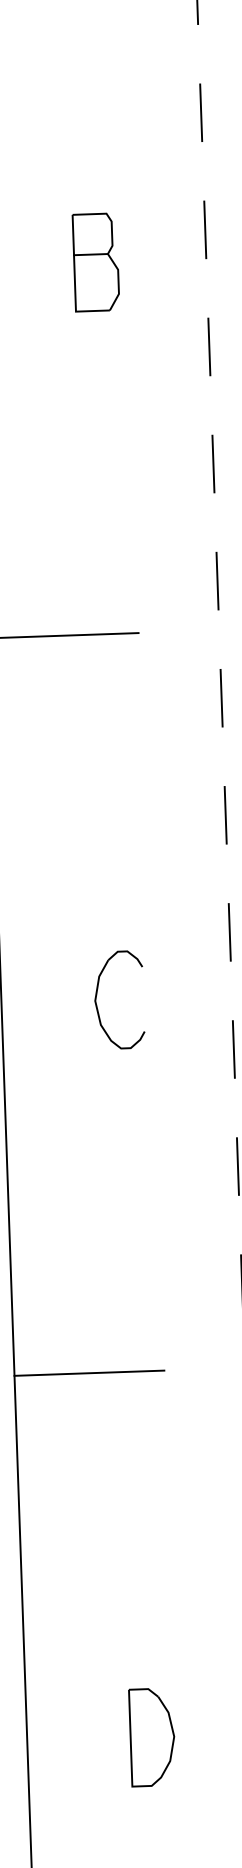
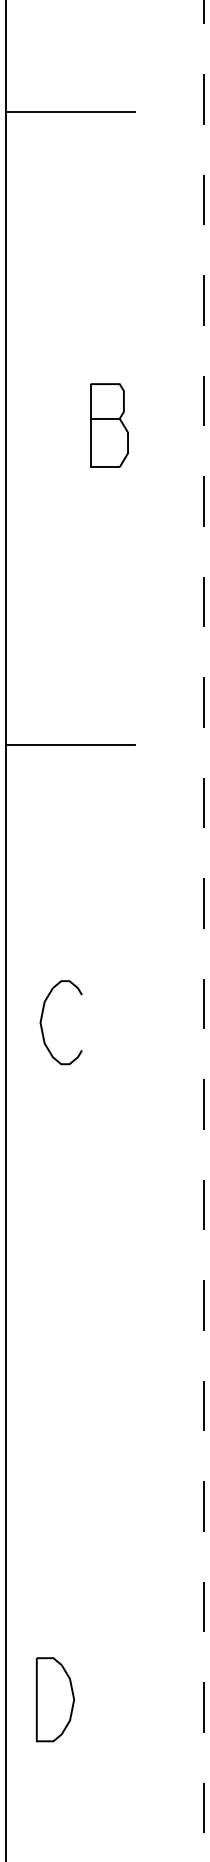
part: (97, 997) -> (42, 1019), moved
line: (89, 1373) -> (70, 1377), removed
part: (152, 1737) -> (55, 1699), moved

